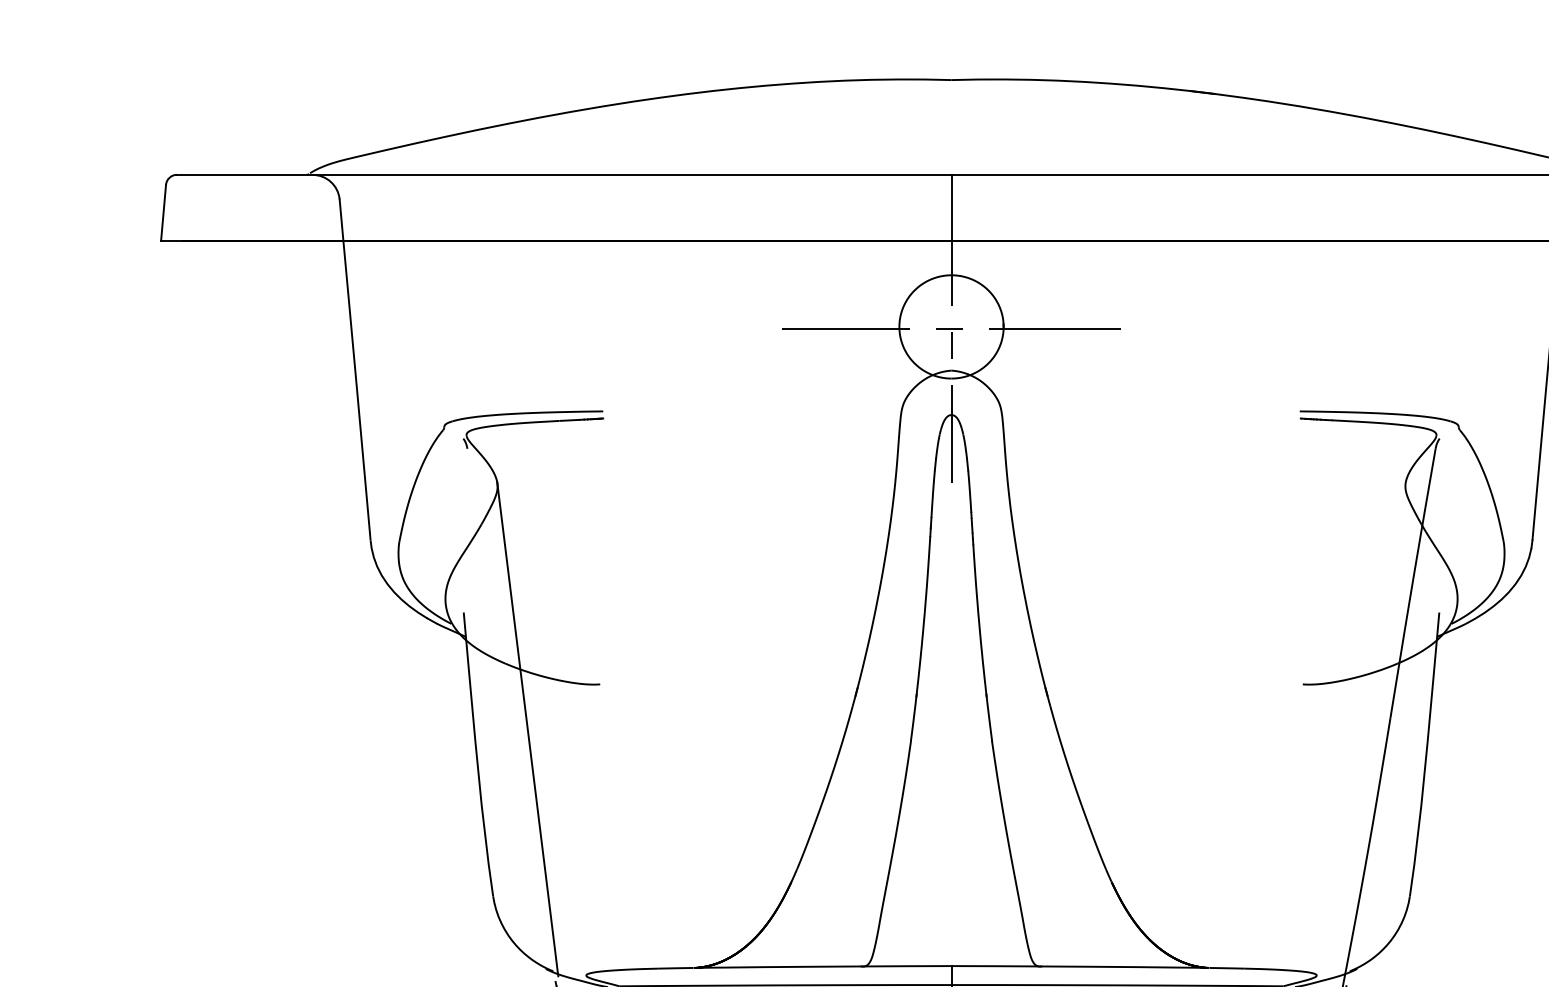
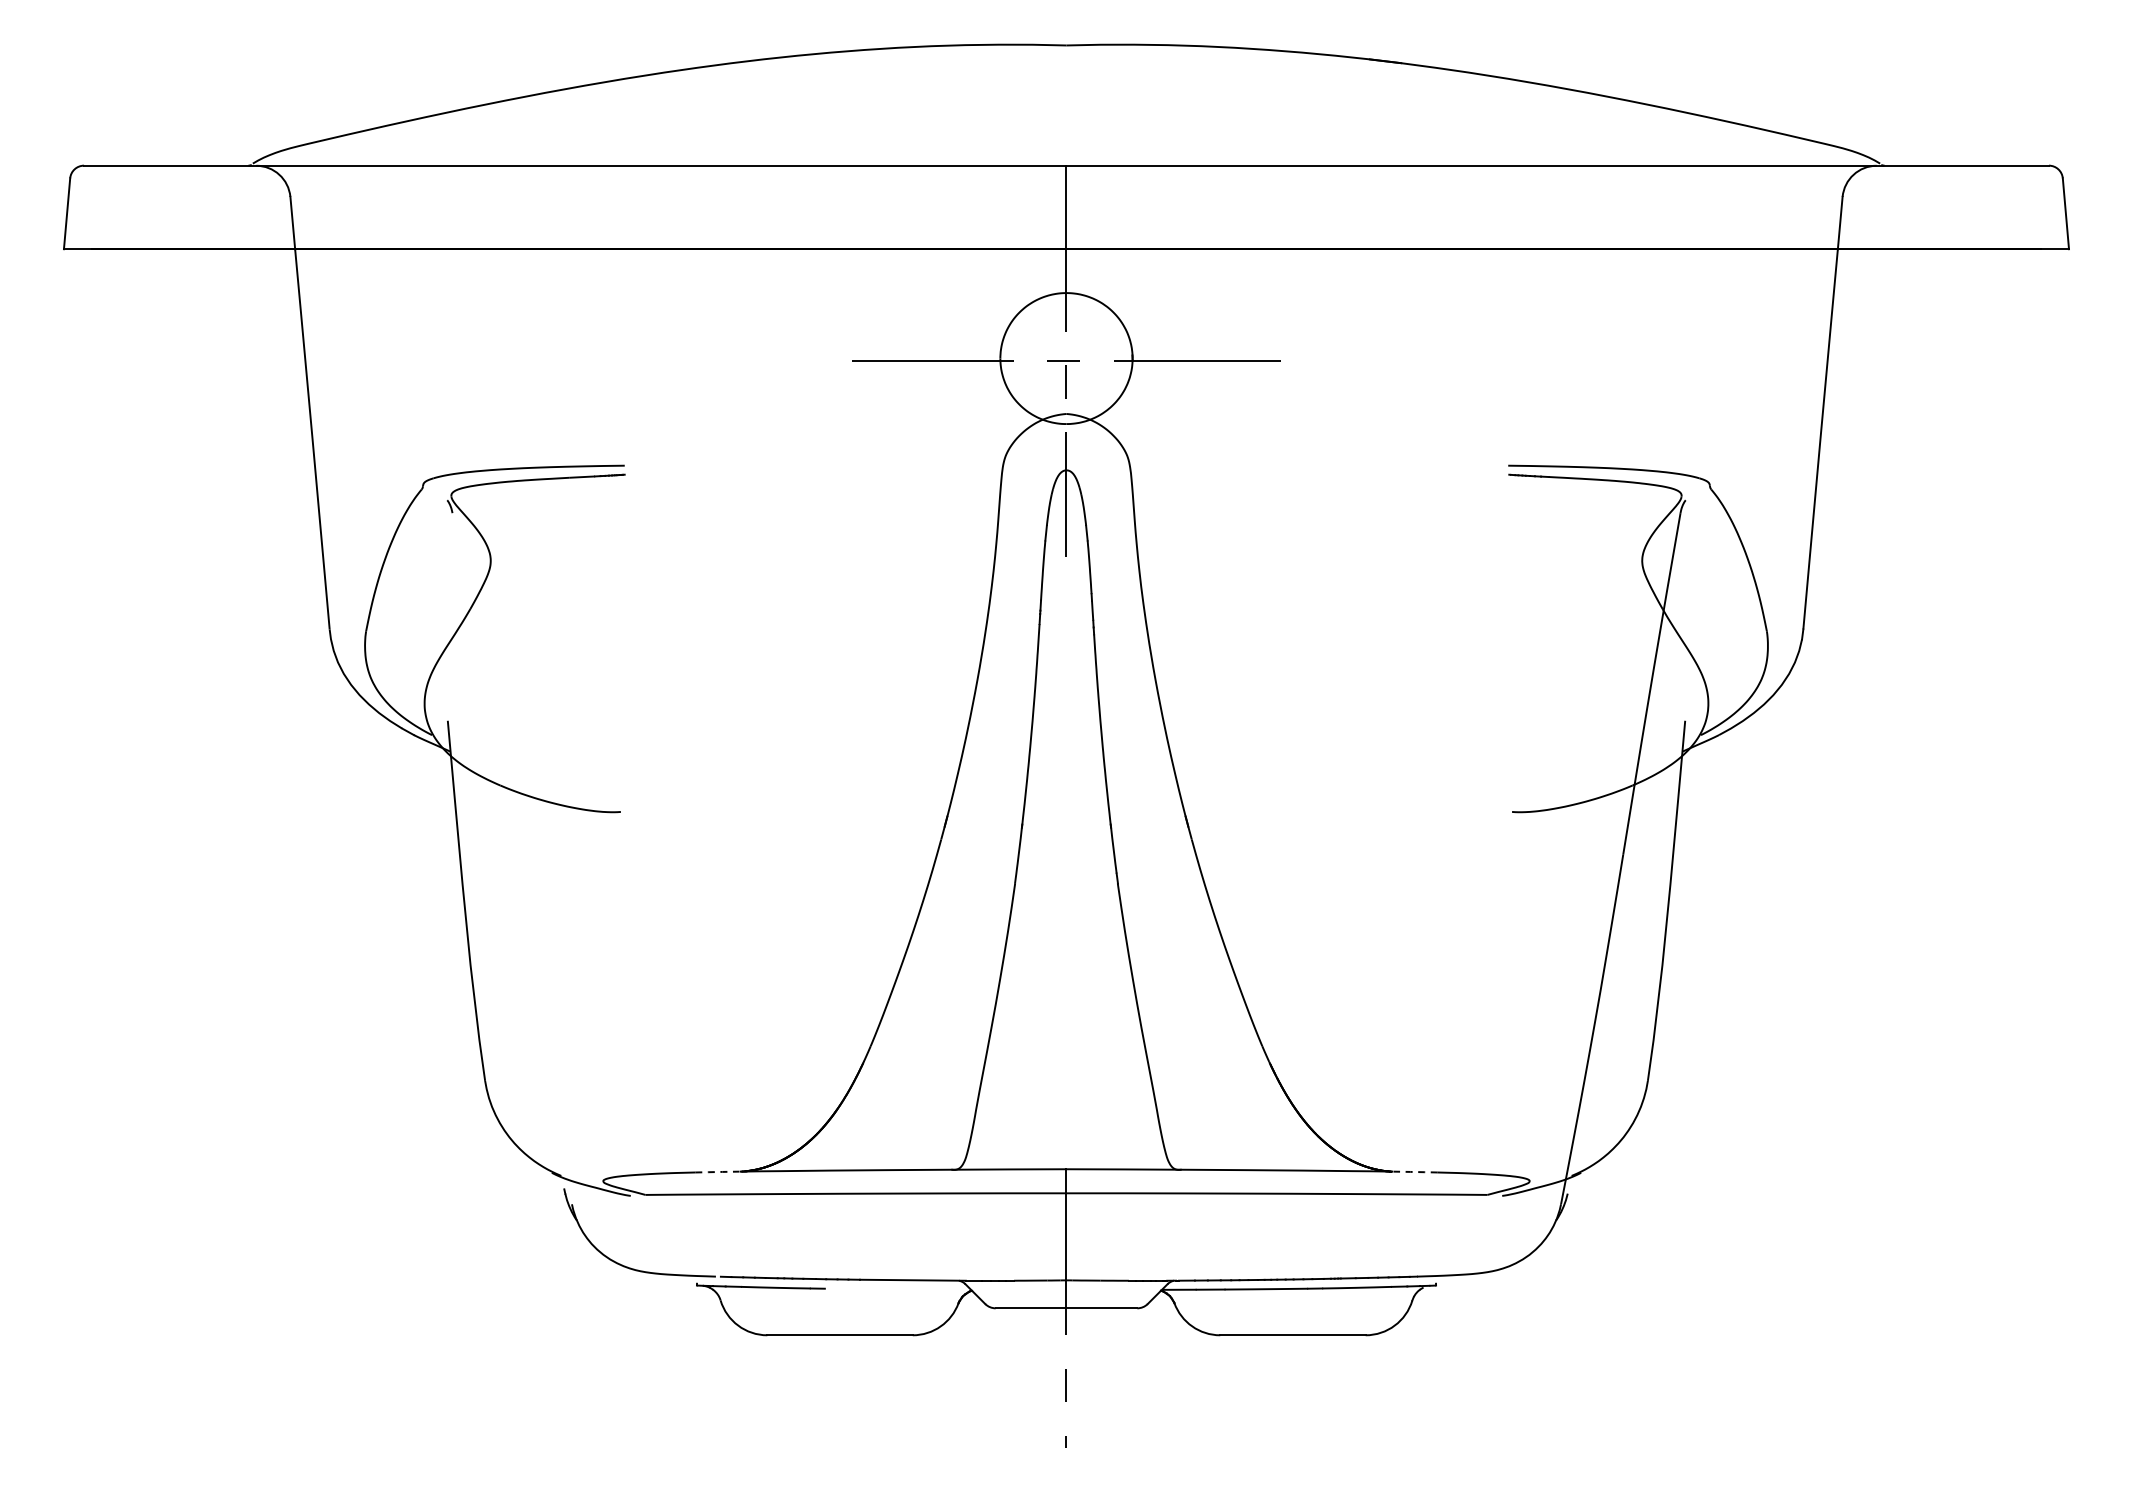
line: (527, 728) -> (528, 868), removed
line: (676, 968) -> (717, 1172), solid -> dashed
line: (1226, 968) -> (1415, 1172), solid -> dashed

